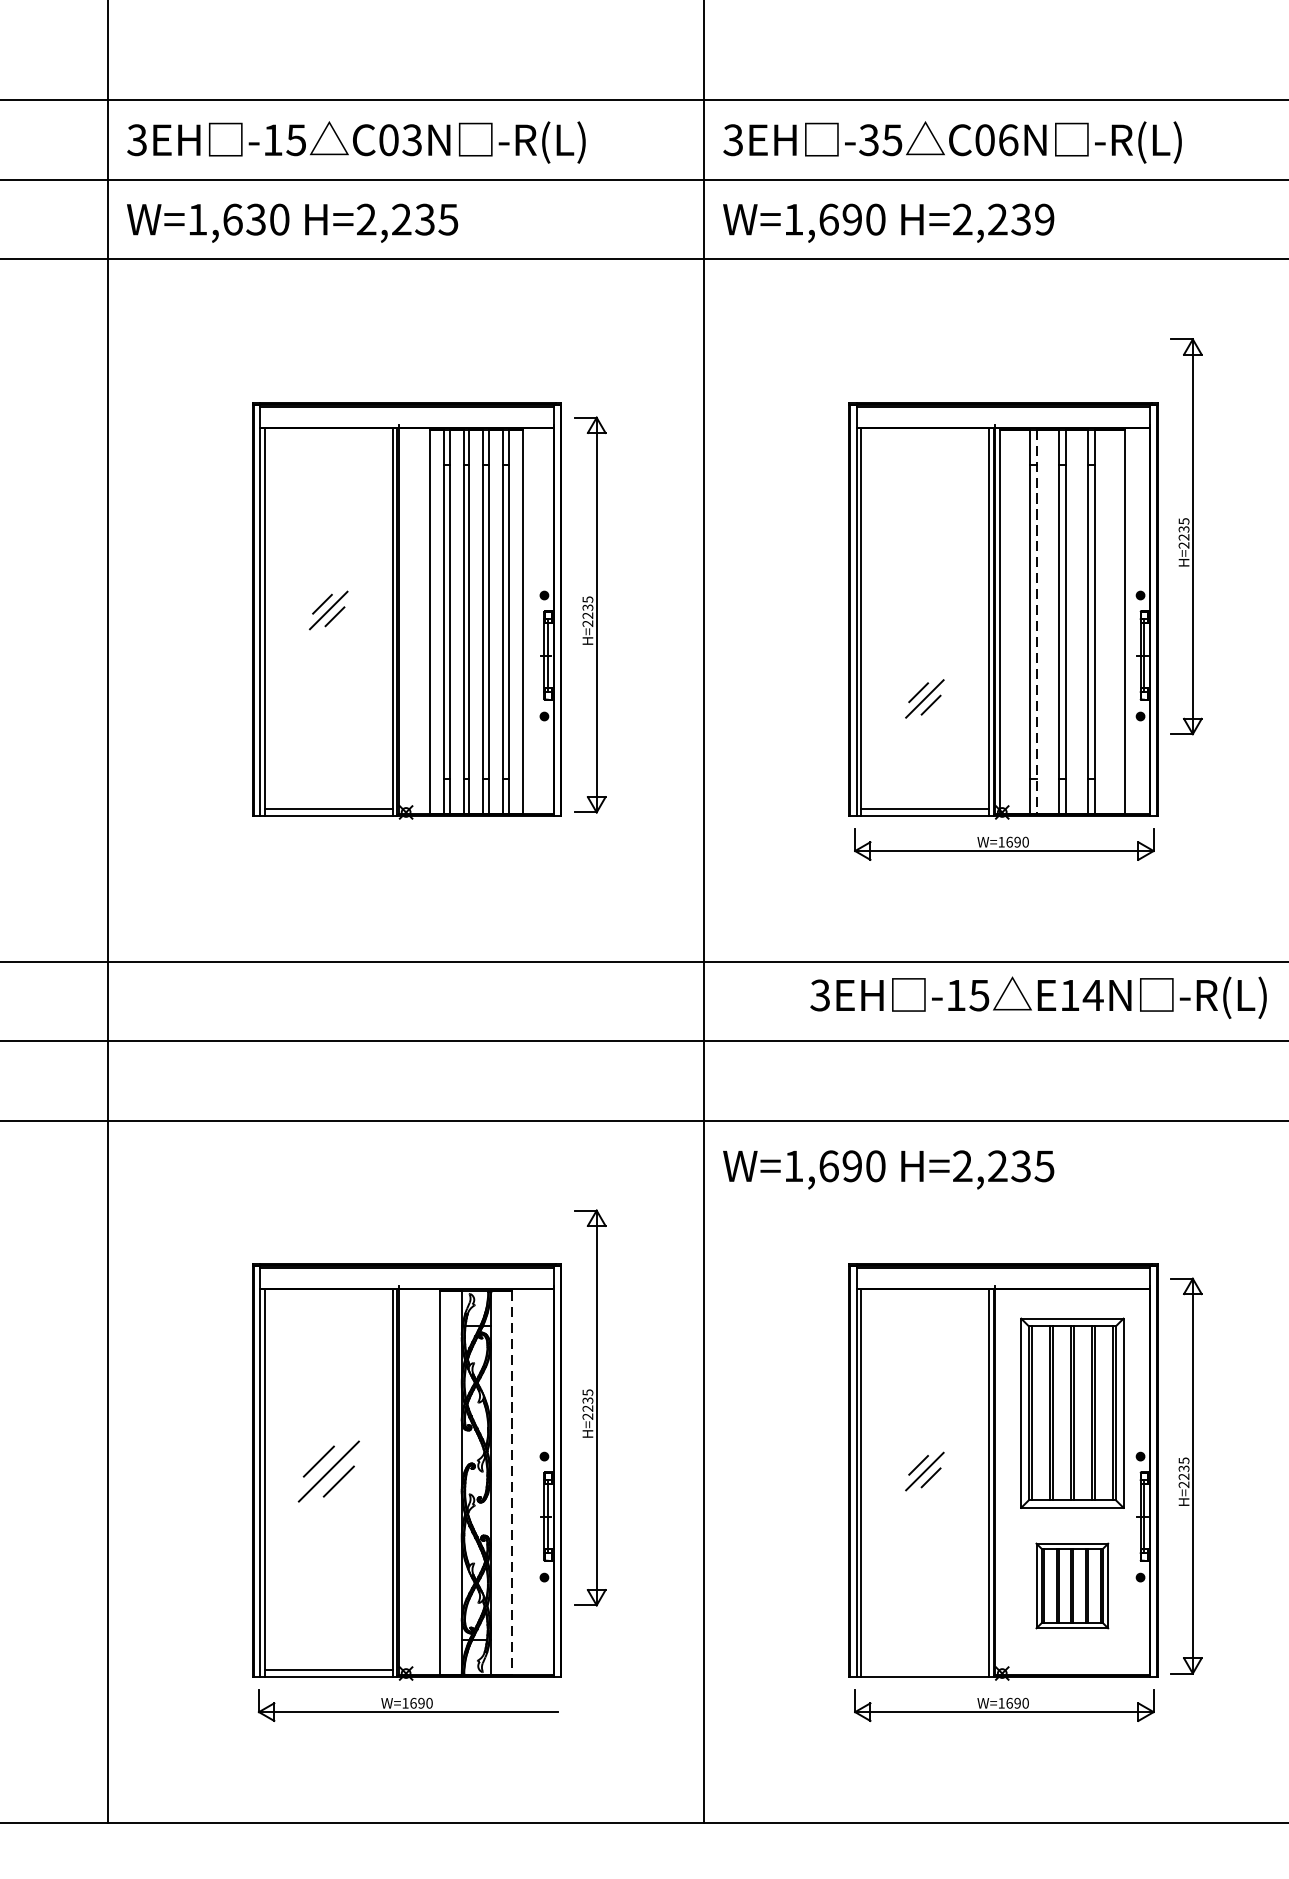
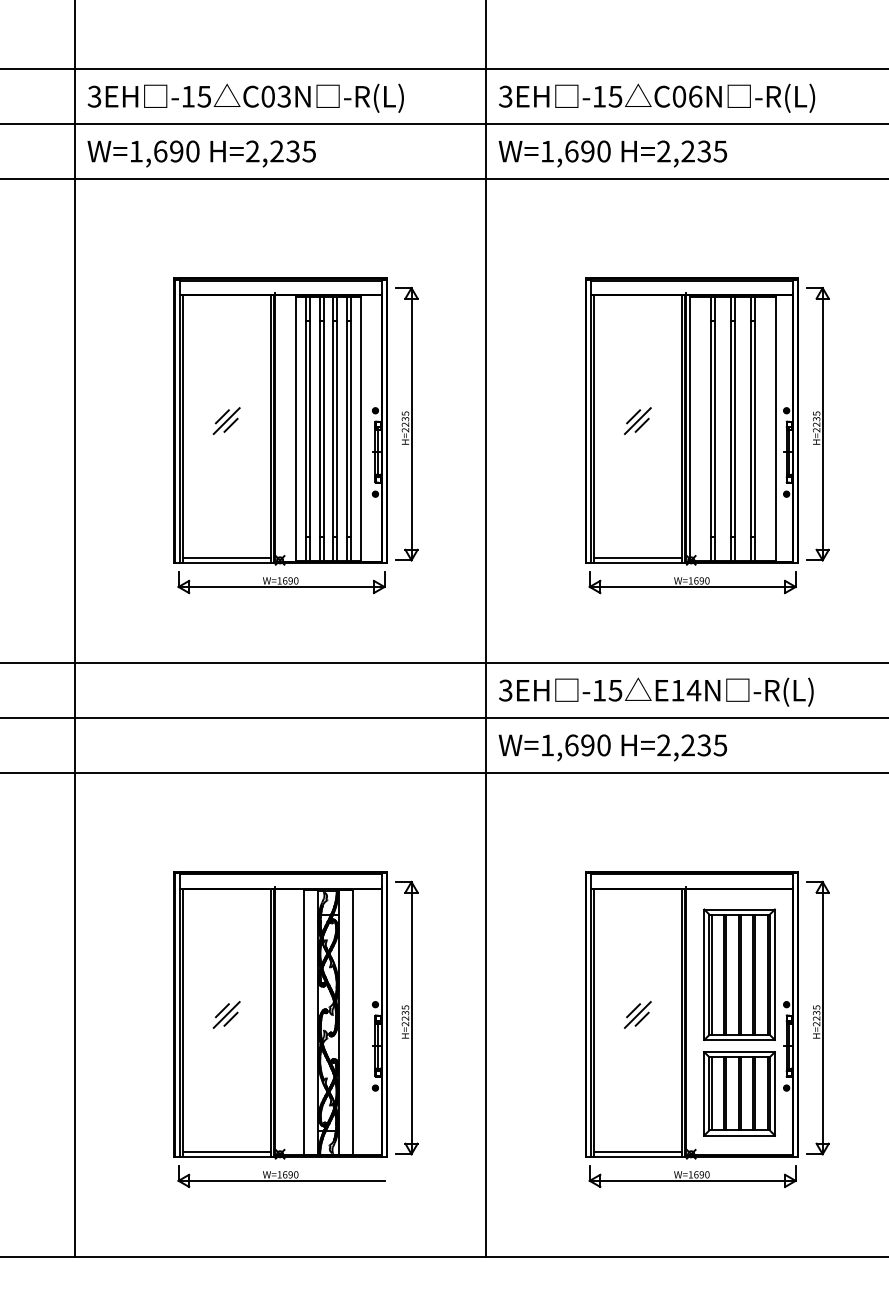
text: (867, 139) -> (598, 96), -35 -> -15
text: (255, 219) -> (176, 151), W=1,630 -> W=1,690
text: (1044, 219) -> (720, 151), H=2,239 -> H=2,235
part: (1185, 537) -> (817, 424), moved
line: (1037, 621) -> (715, 428), dashed -> solid
part: (924, 698) -> (637, 420), moved
part: (408, 844) -> (281, 582), added
text: (1038, 996) -> (656, 691), moved
text: (888, 1169) -> (612, 747), moved
part: (589, 1407) -> (406, 1017), moved
part: (328, 1470) -> (226, 1014), size x0.62
line: (512, 1482) -> (353, 1022), dashed -> solid
part: (1072, 1585) -> (739, 1093), size x1.43
line: (924, 1669) -> (637, 1151), added

